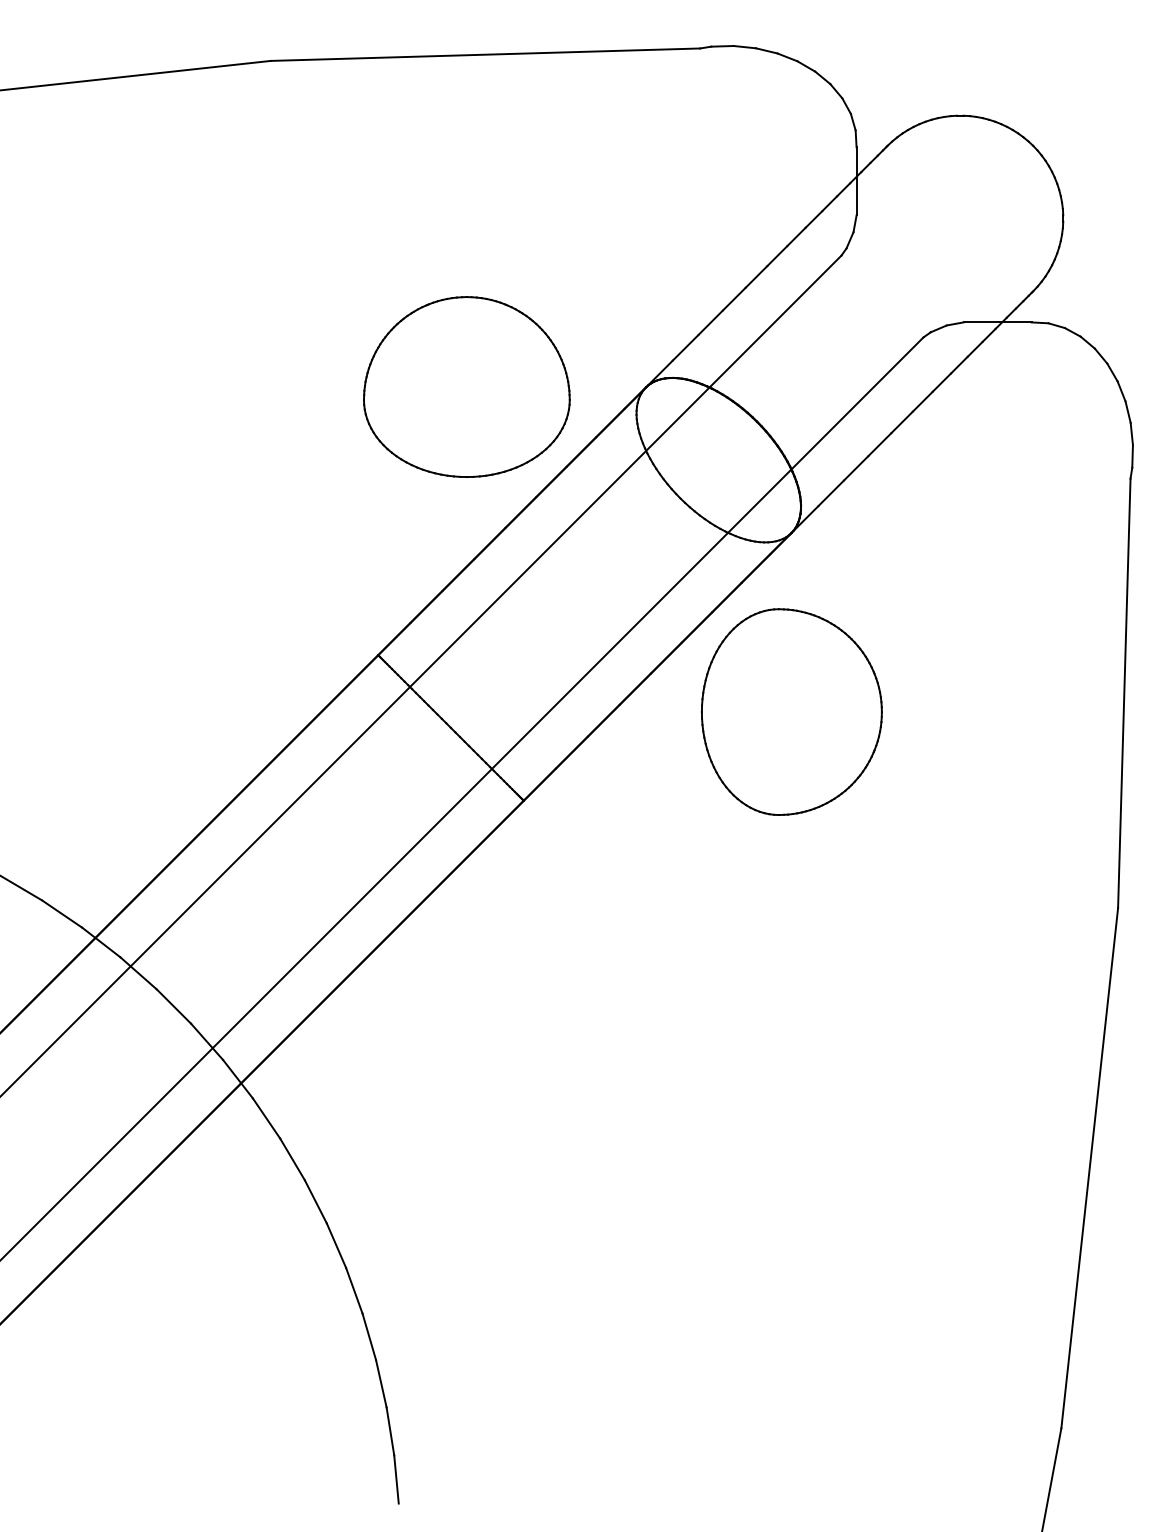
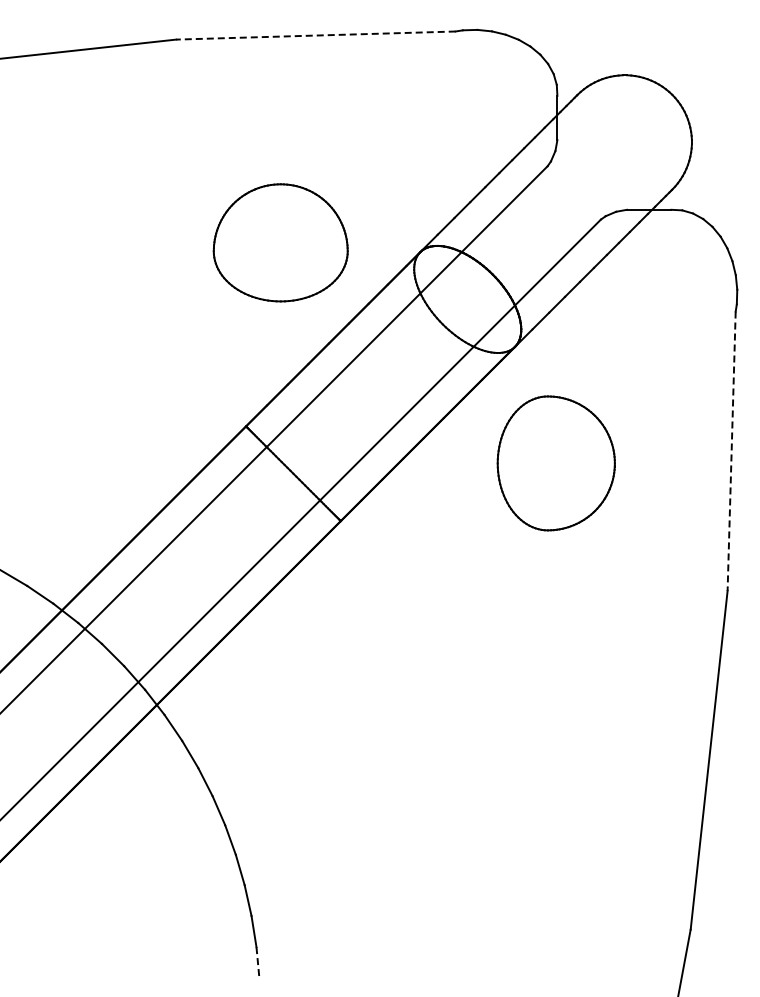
line: (484, 54) -> (315, 35), solid -> dashed
part: (466, 386) -> (280, 242), moved
line: (1124, 693) -> (731, 451), solid -> dashed
part: (790, 712) -> (555, 463), moved
line: (395, 1478) -> (257, 962), solid -> dashed

